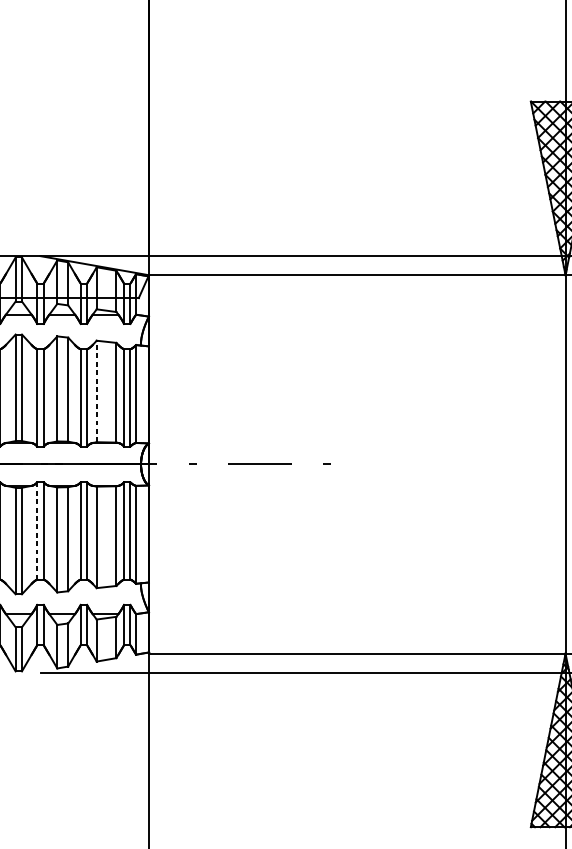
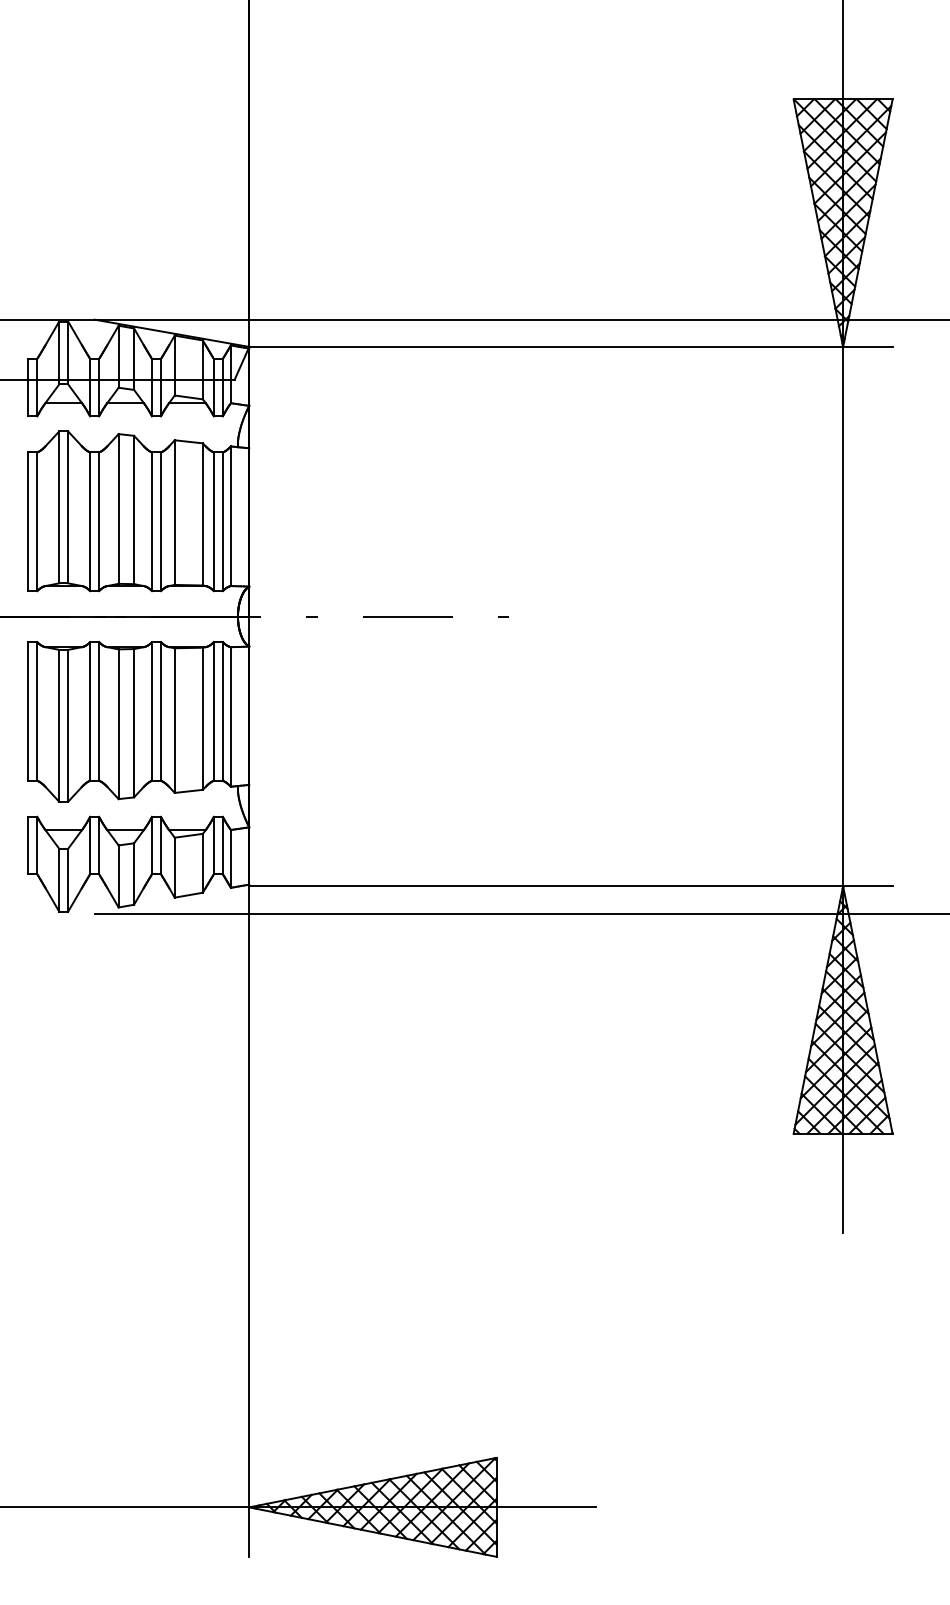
line: (96, 391) -> (174, 512), dashed -> solid
line: (37, 530) -> (90, 710), dashed -> solid

